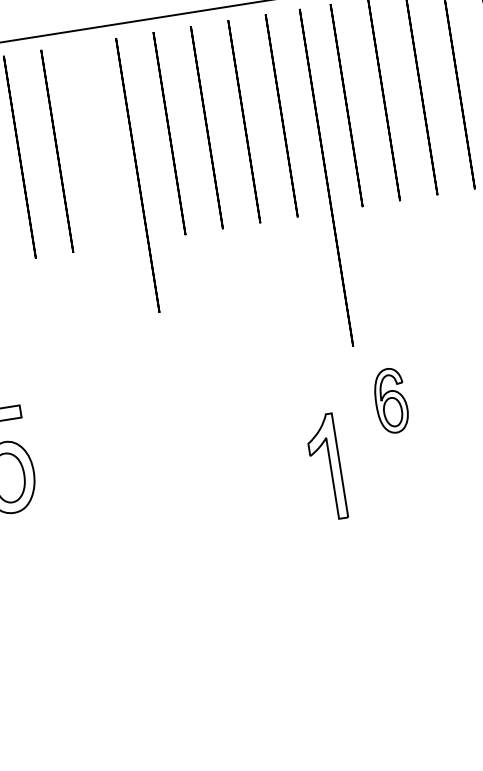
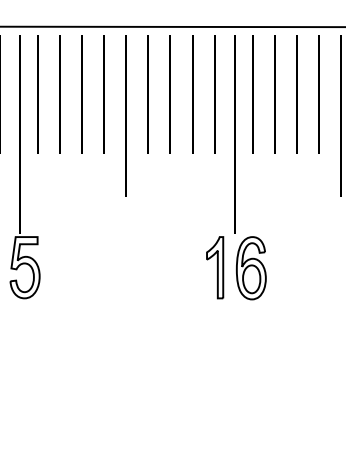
line: (93, 145) -> (103, 94), added
part: (391, 401) -> (251, 268), size x1.67
part: (326, 467) -> (215, 267), moved

